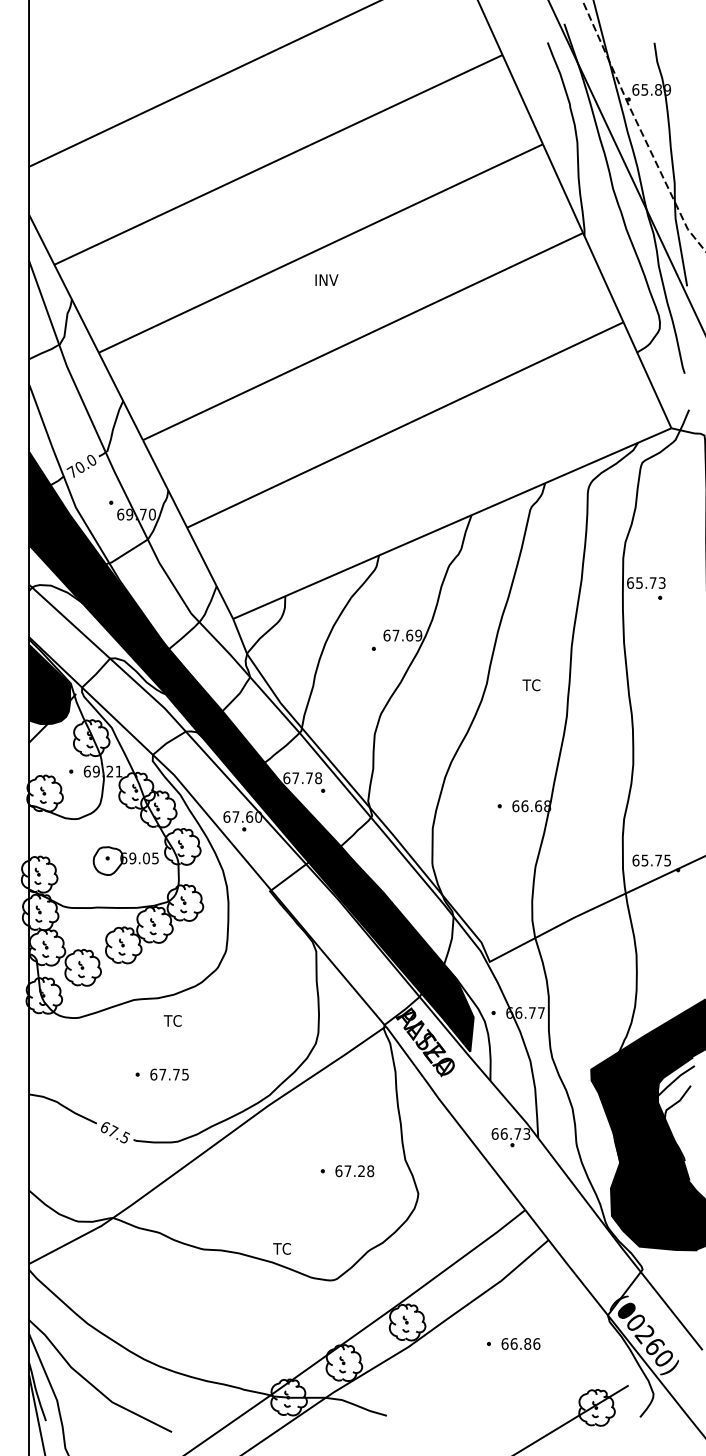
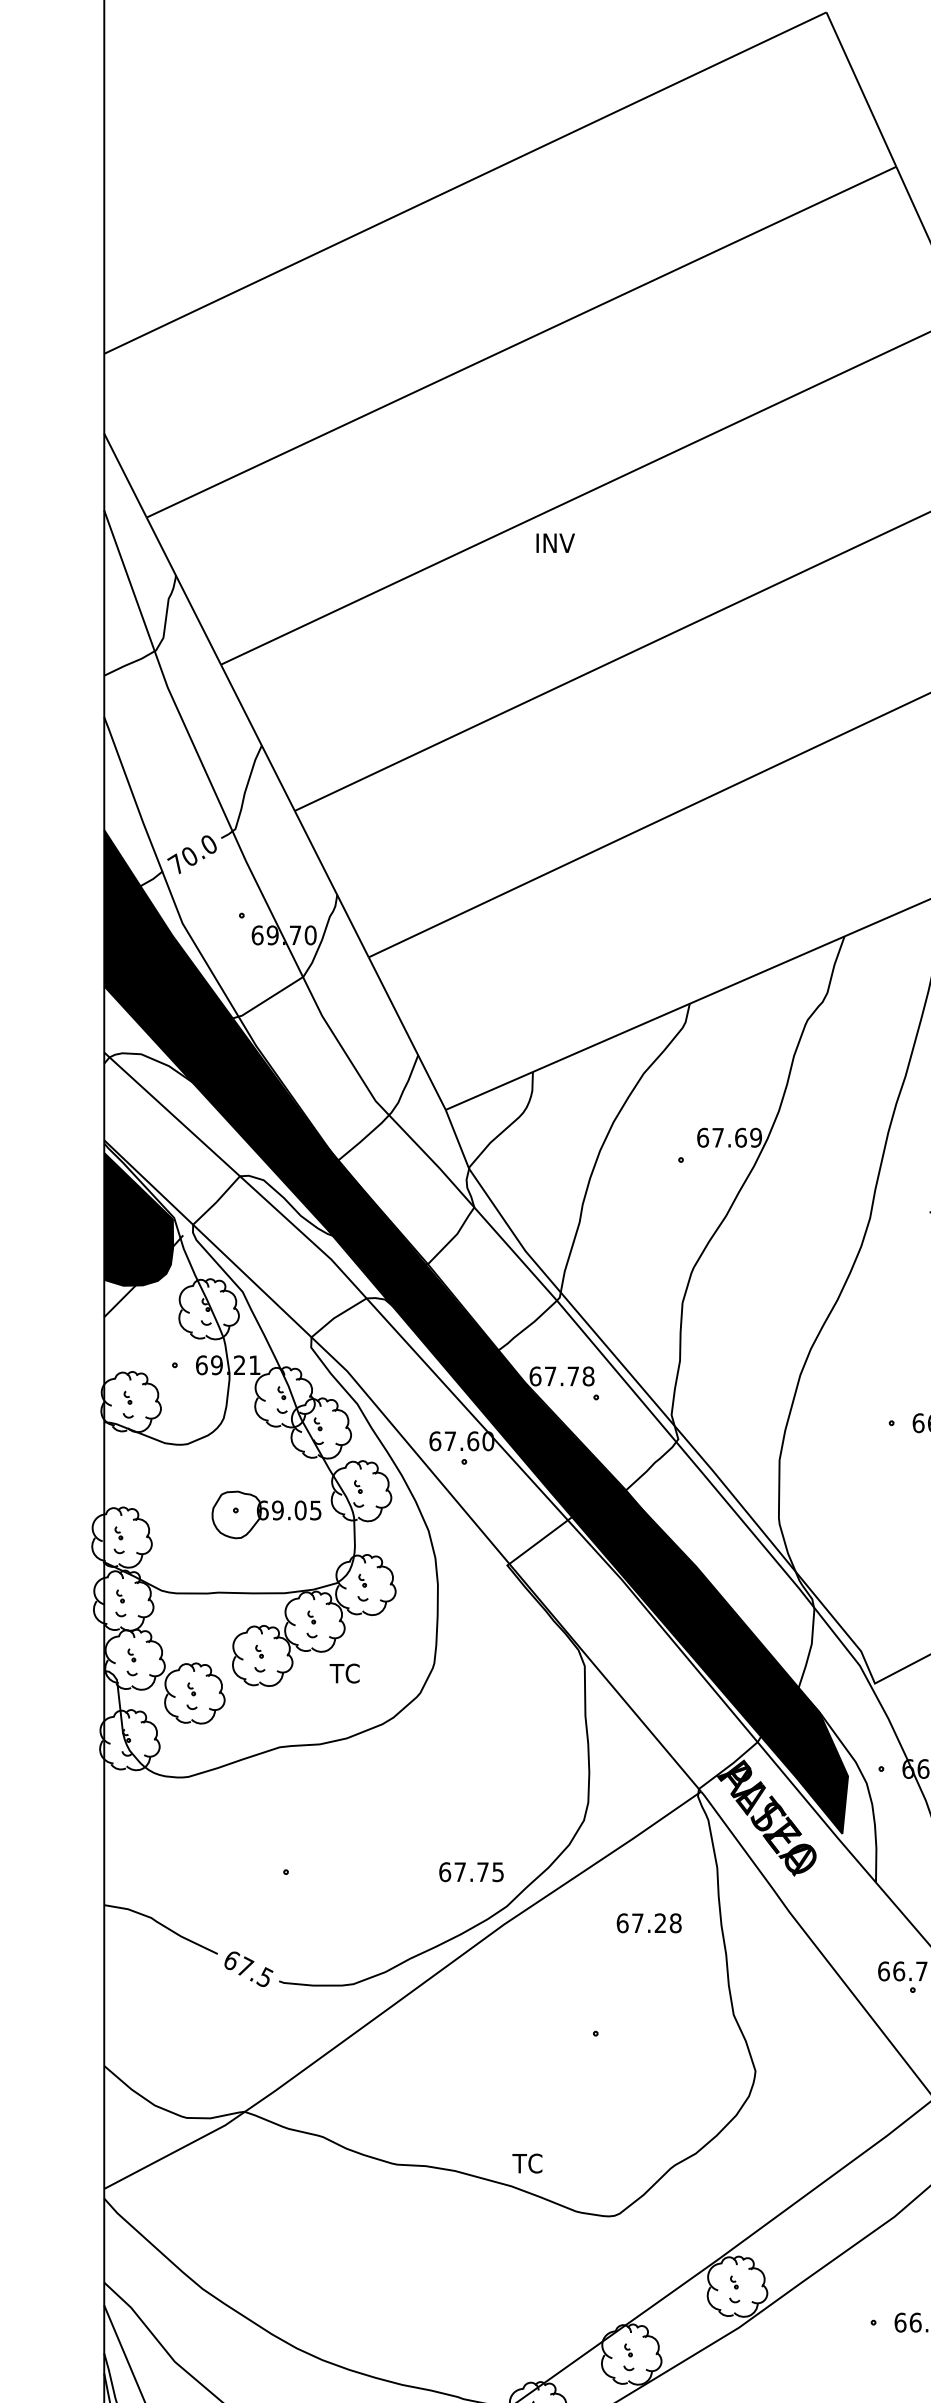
text: (326, 279) -> (555, 542), moved
text: (172, 1020) -> (344, 1672), moved
text: (169, 1074) -> (471, 1871), moved
text: (354, 1171) -> (648, 1923), moved

